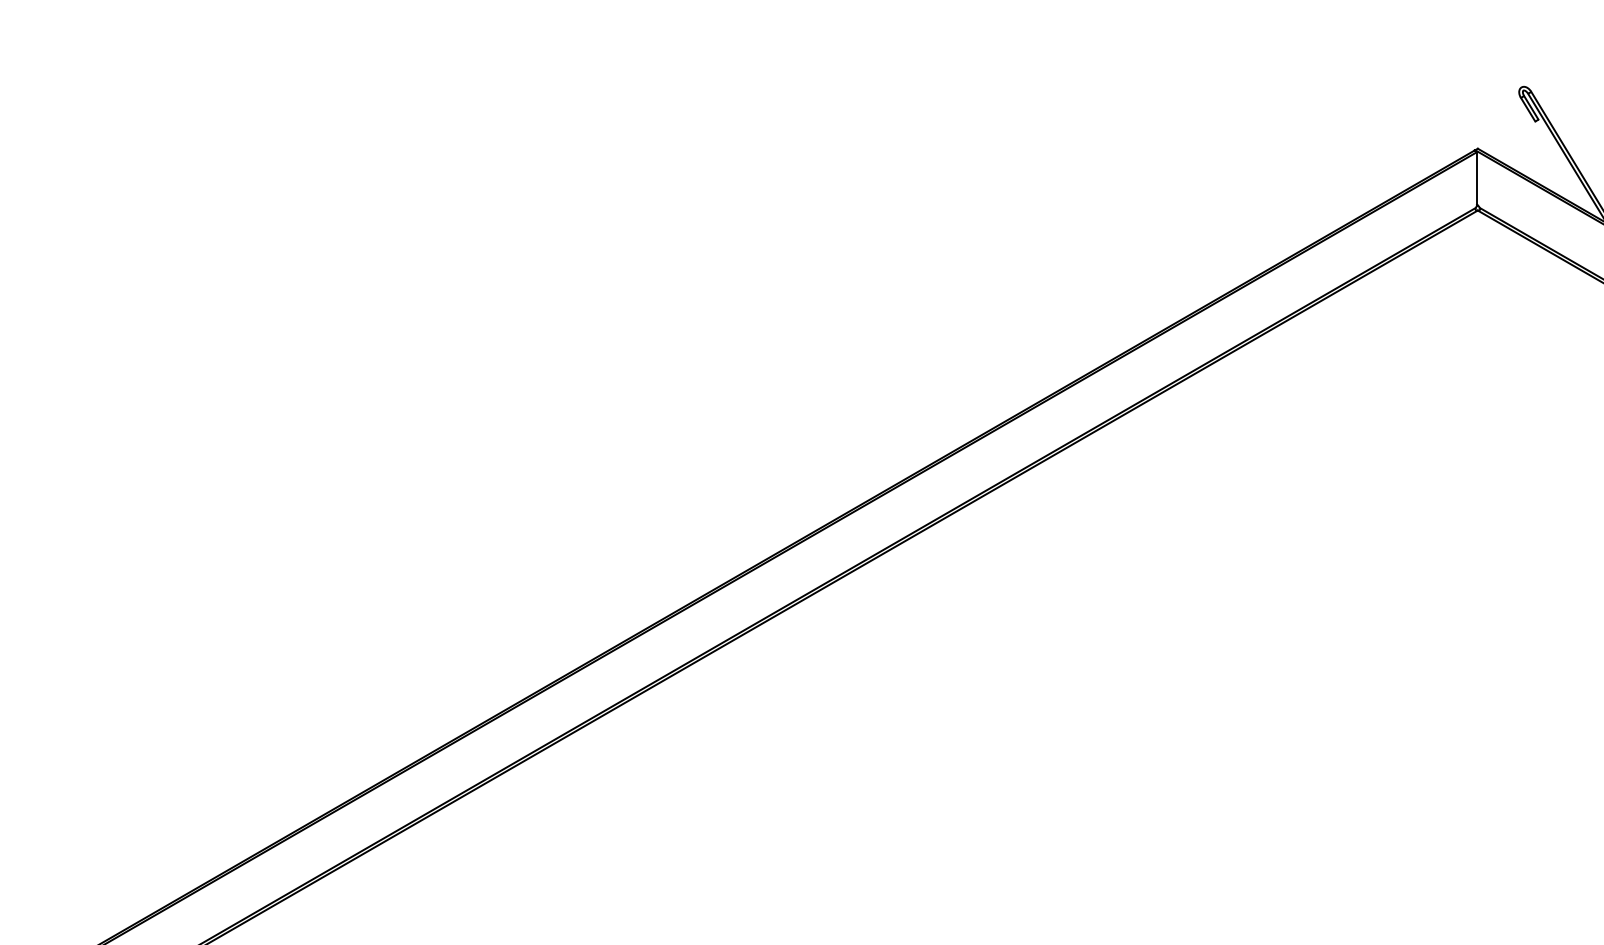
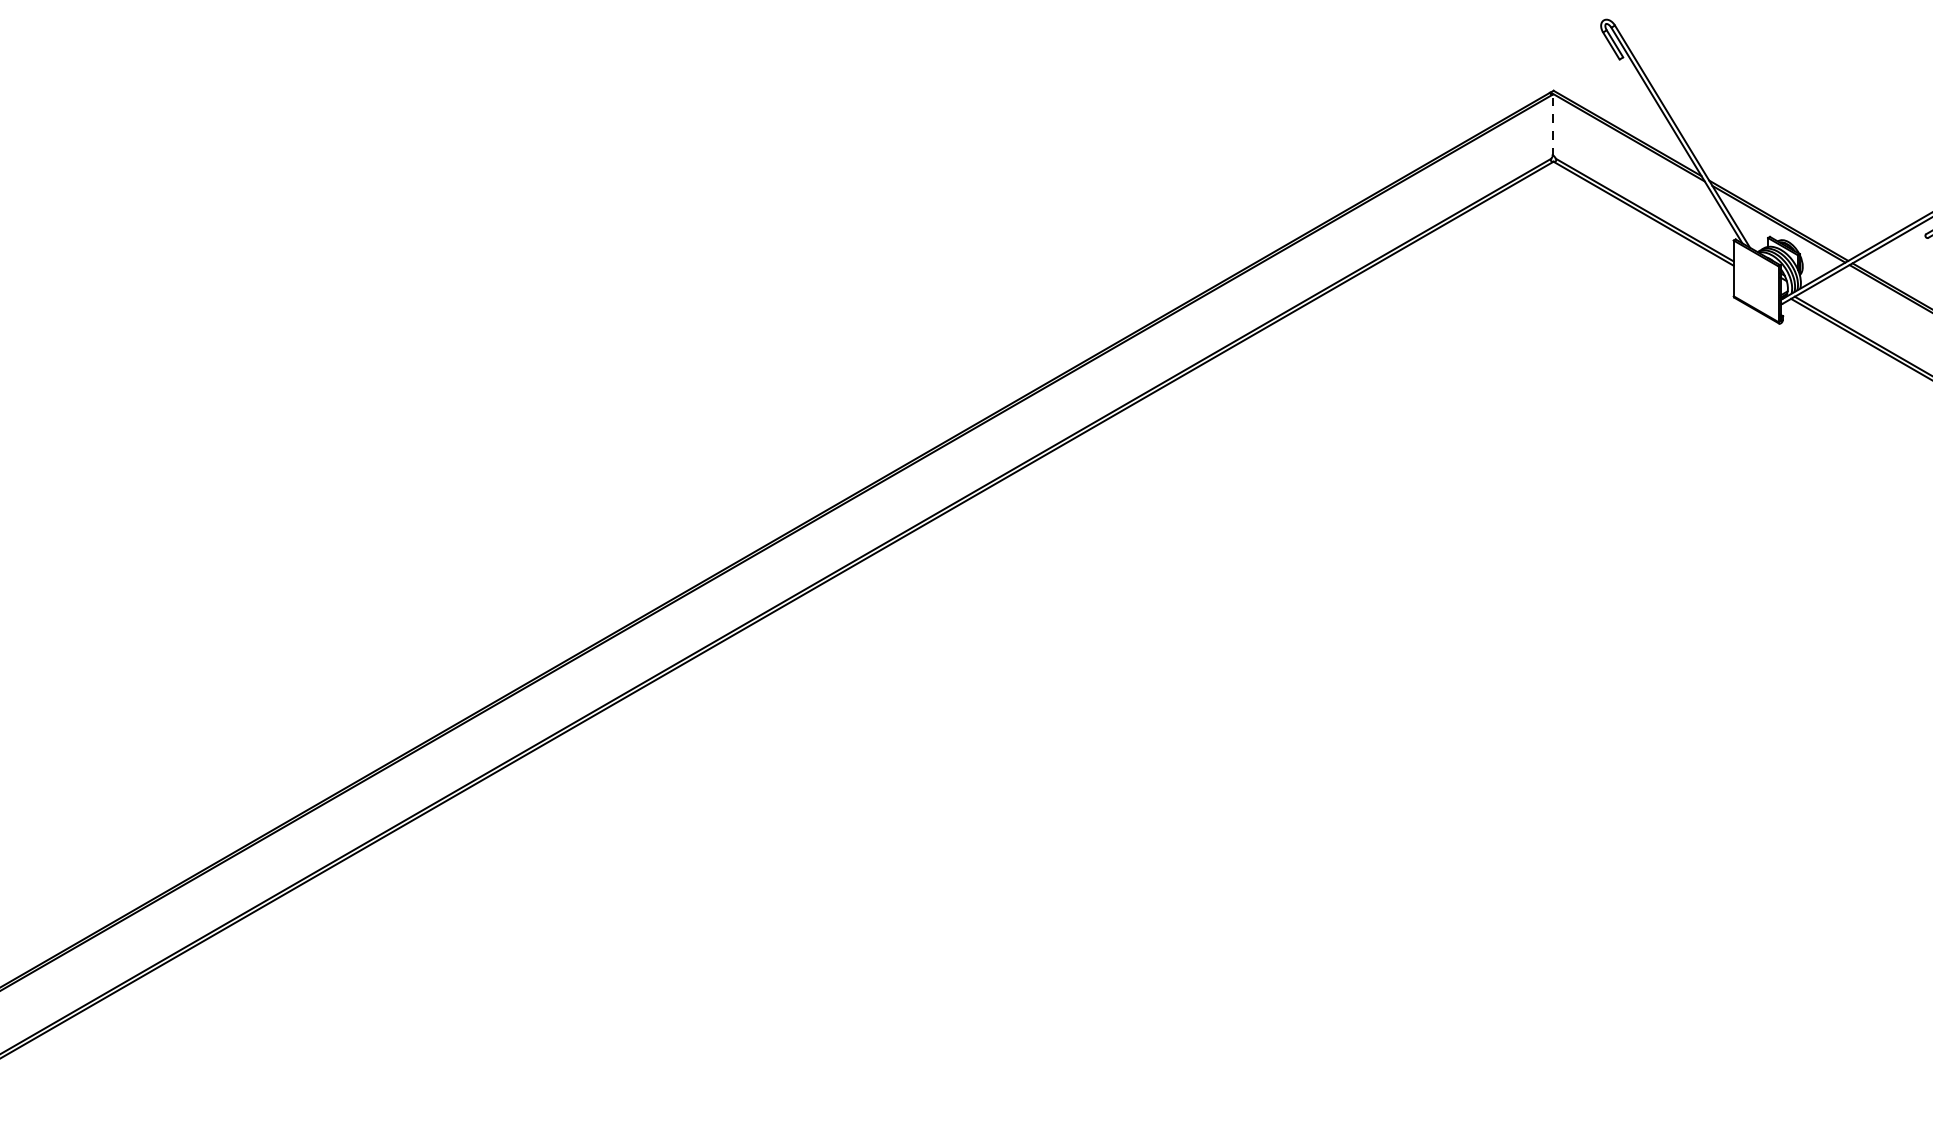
line: (1476, 178) -> (1552, 125), solid -> dashed

